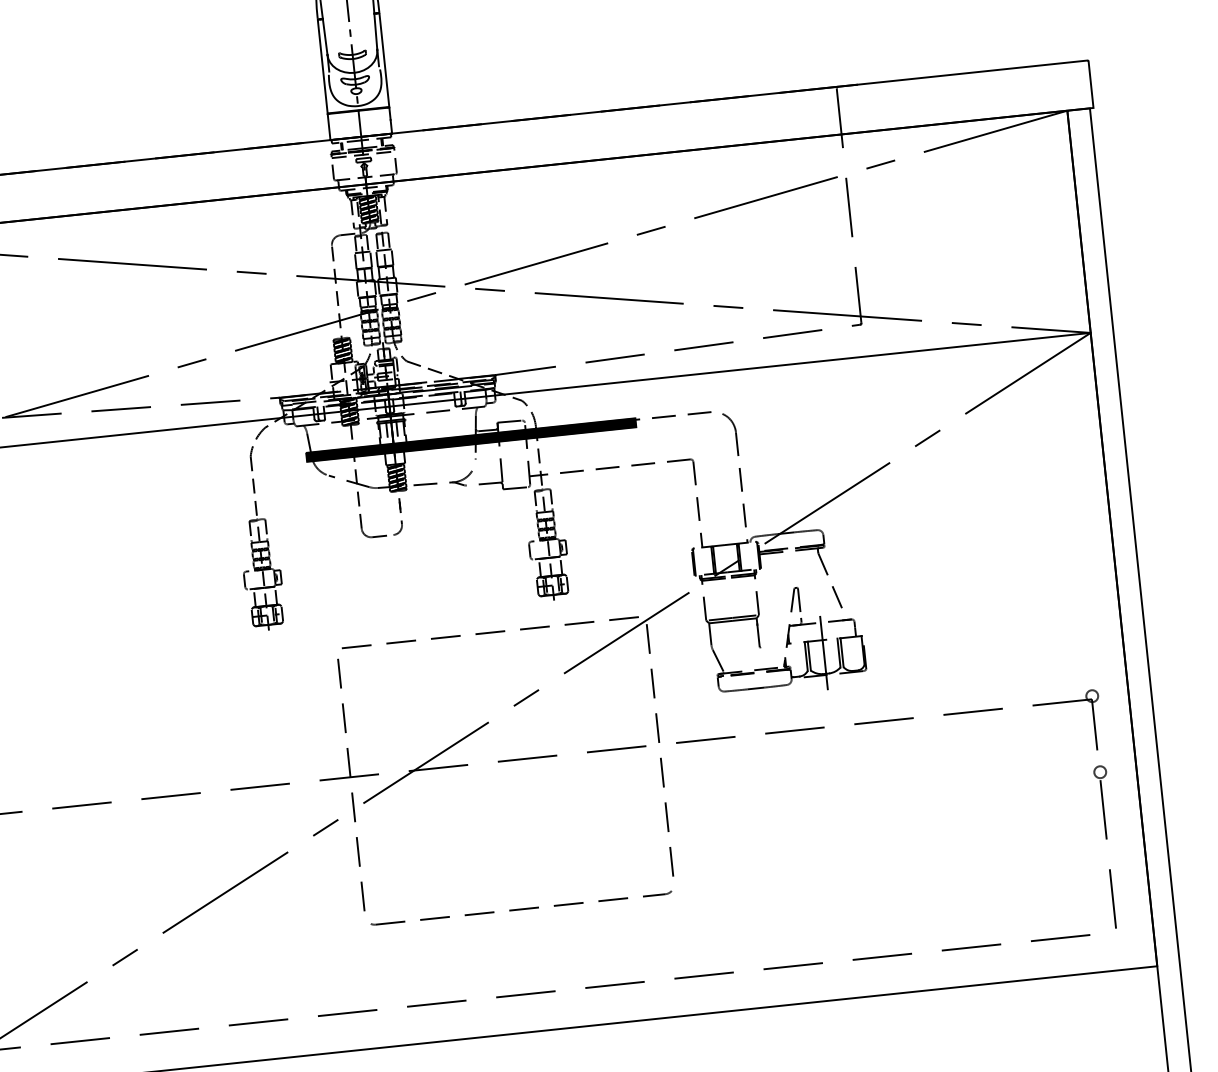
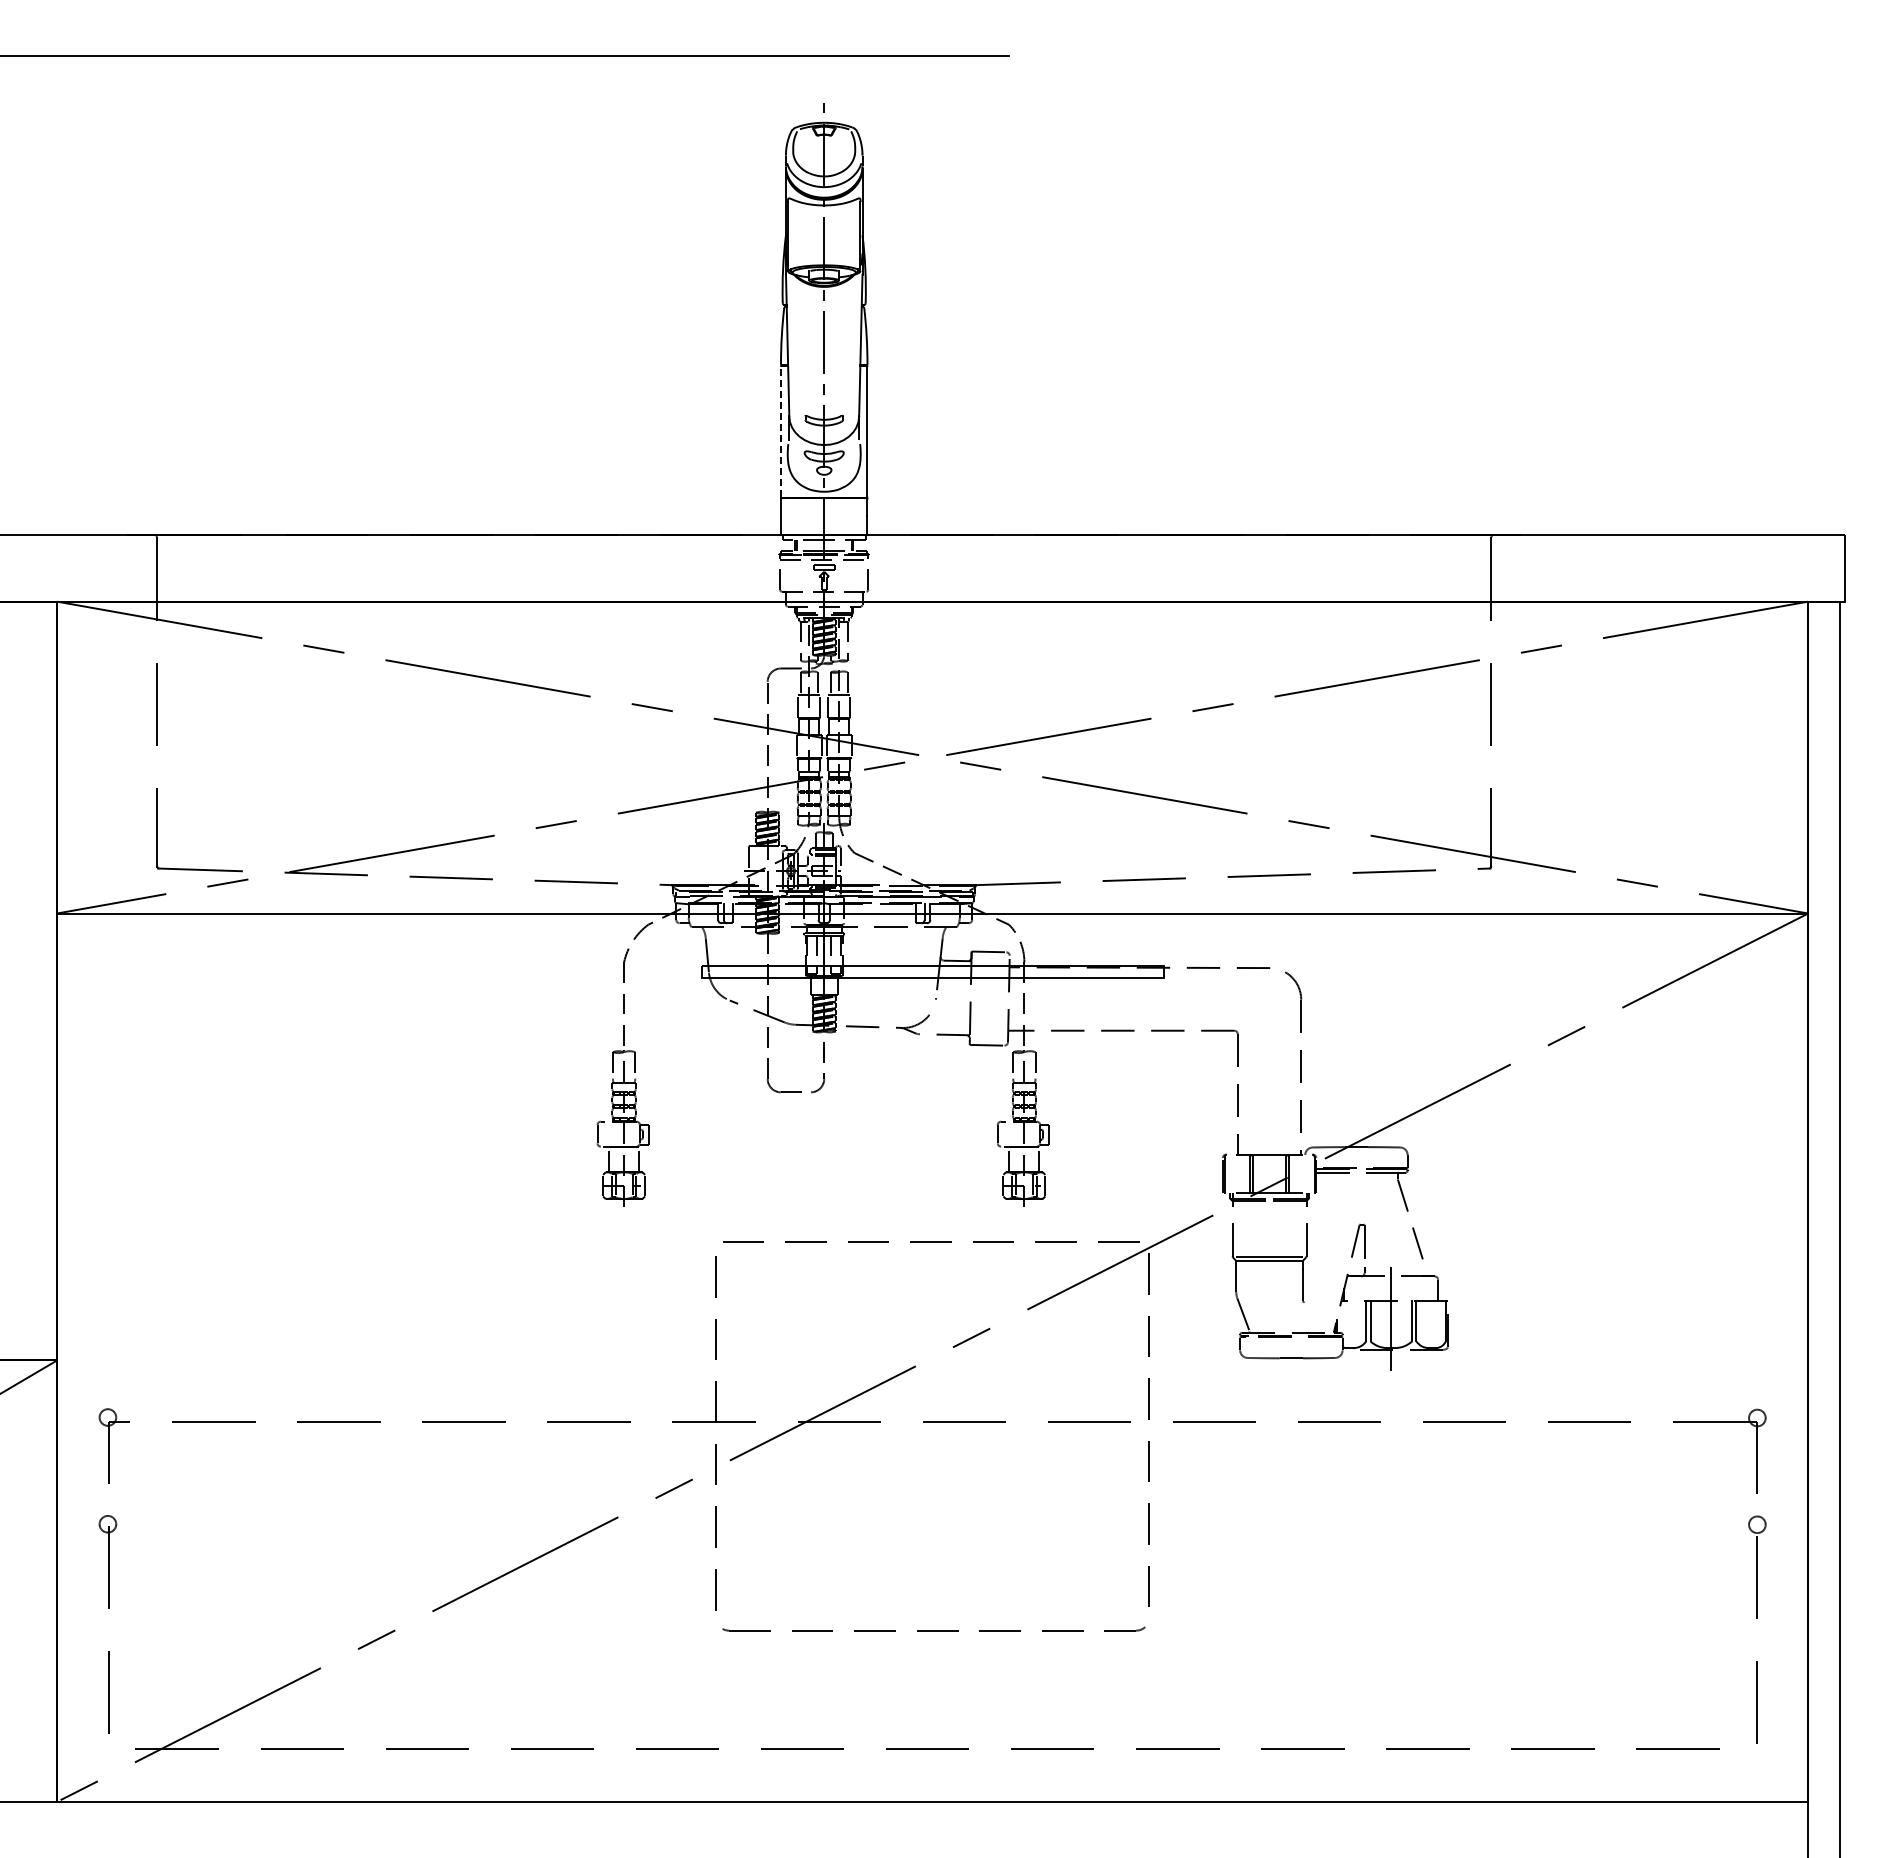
line: (322, 66) -> (780, 431), solid -> dashed
hatch: (471, 439) -> (932, 971), removed

